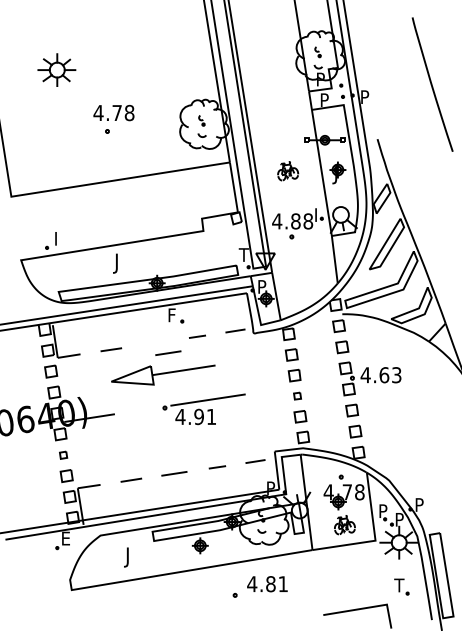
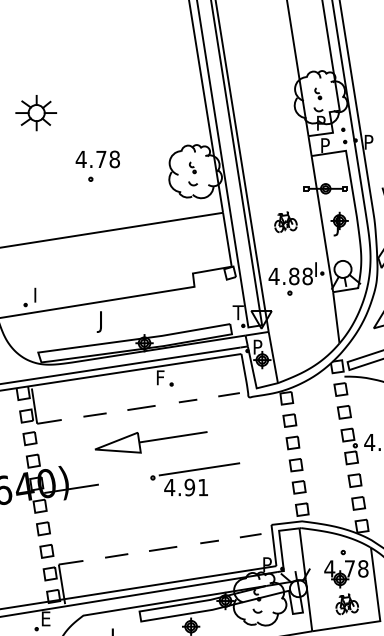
line: (168, 352) -> (141, 407), moved
part: (297, 395) -> (296, 464), size x1.67
part: (63, 455) -> (43, 529), size x1.67

